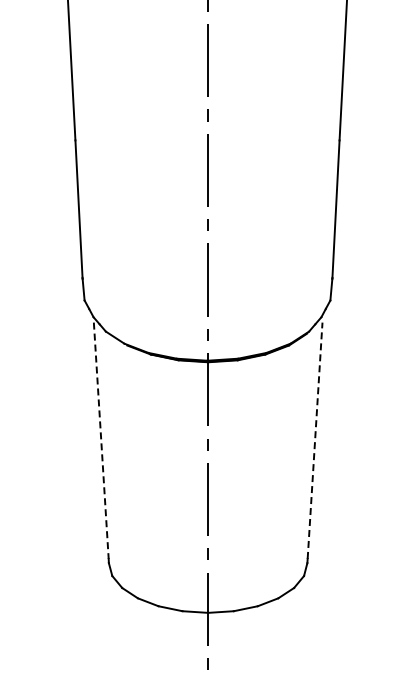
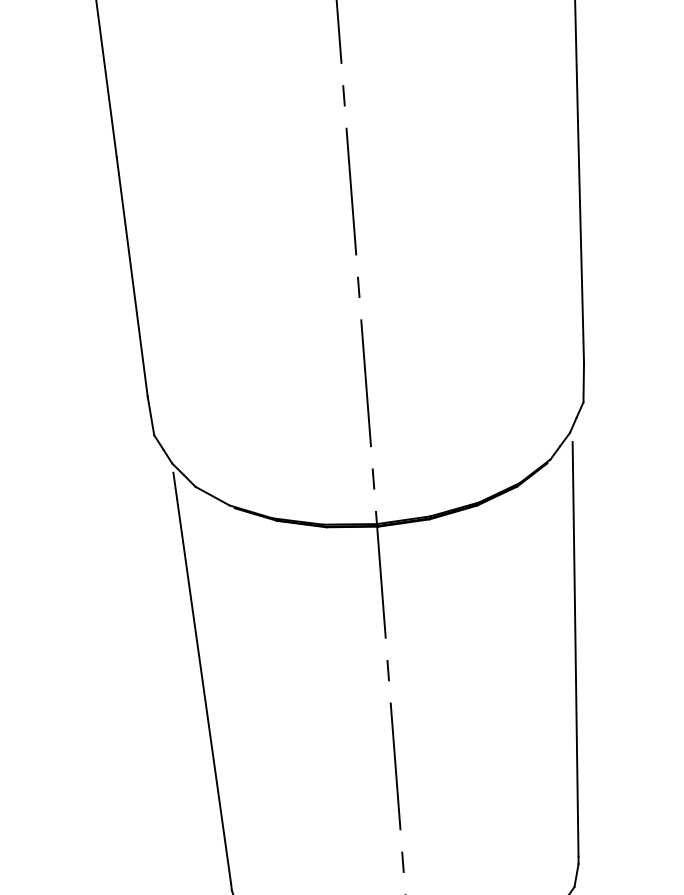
line: (315, 440) -> (576, 648), dashed -> solid
line: (101, 441) -> (202, 679), dashed -> solid

